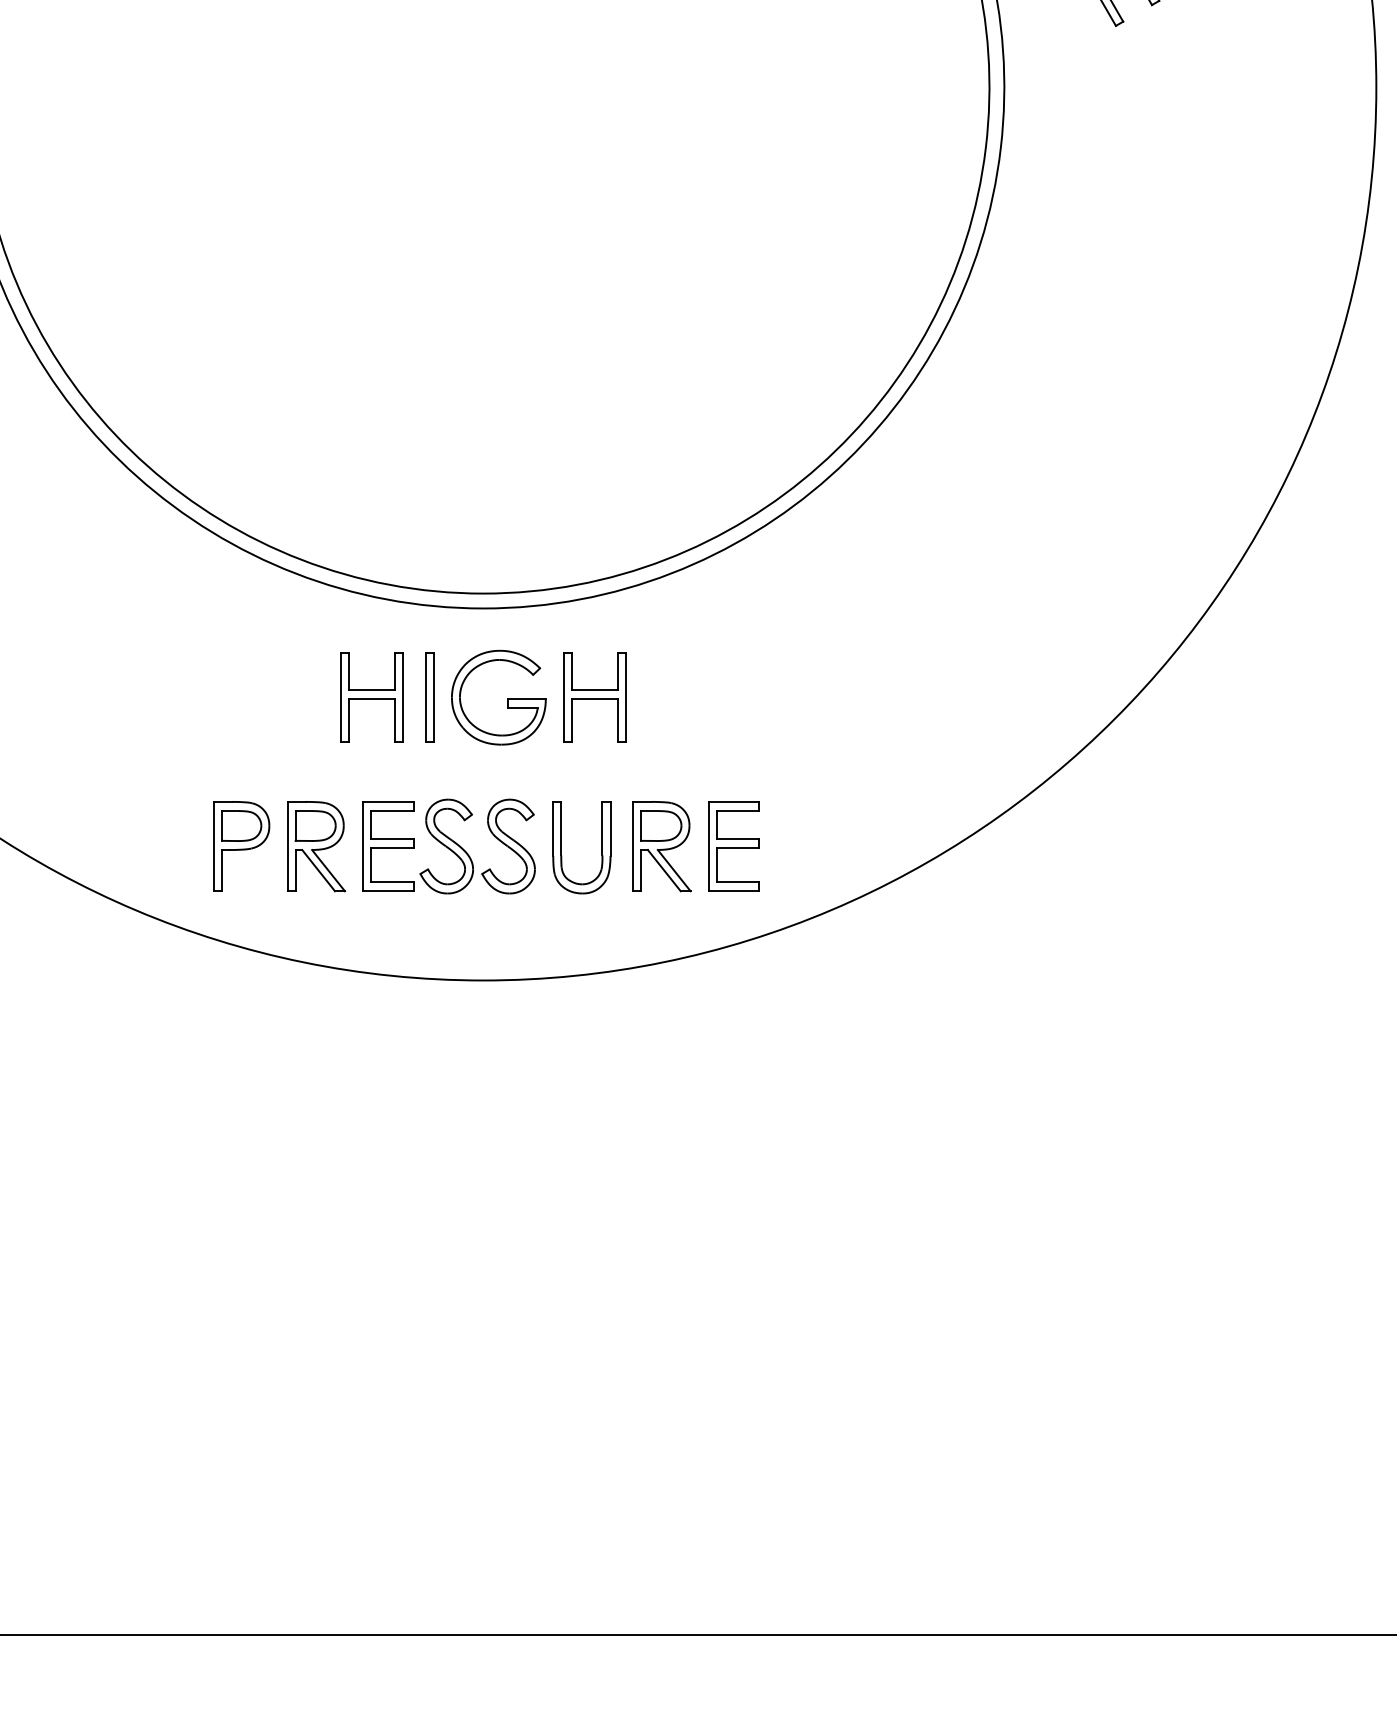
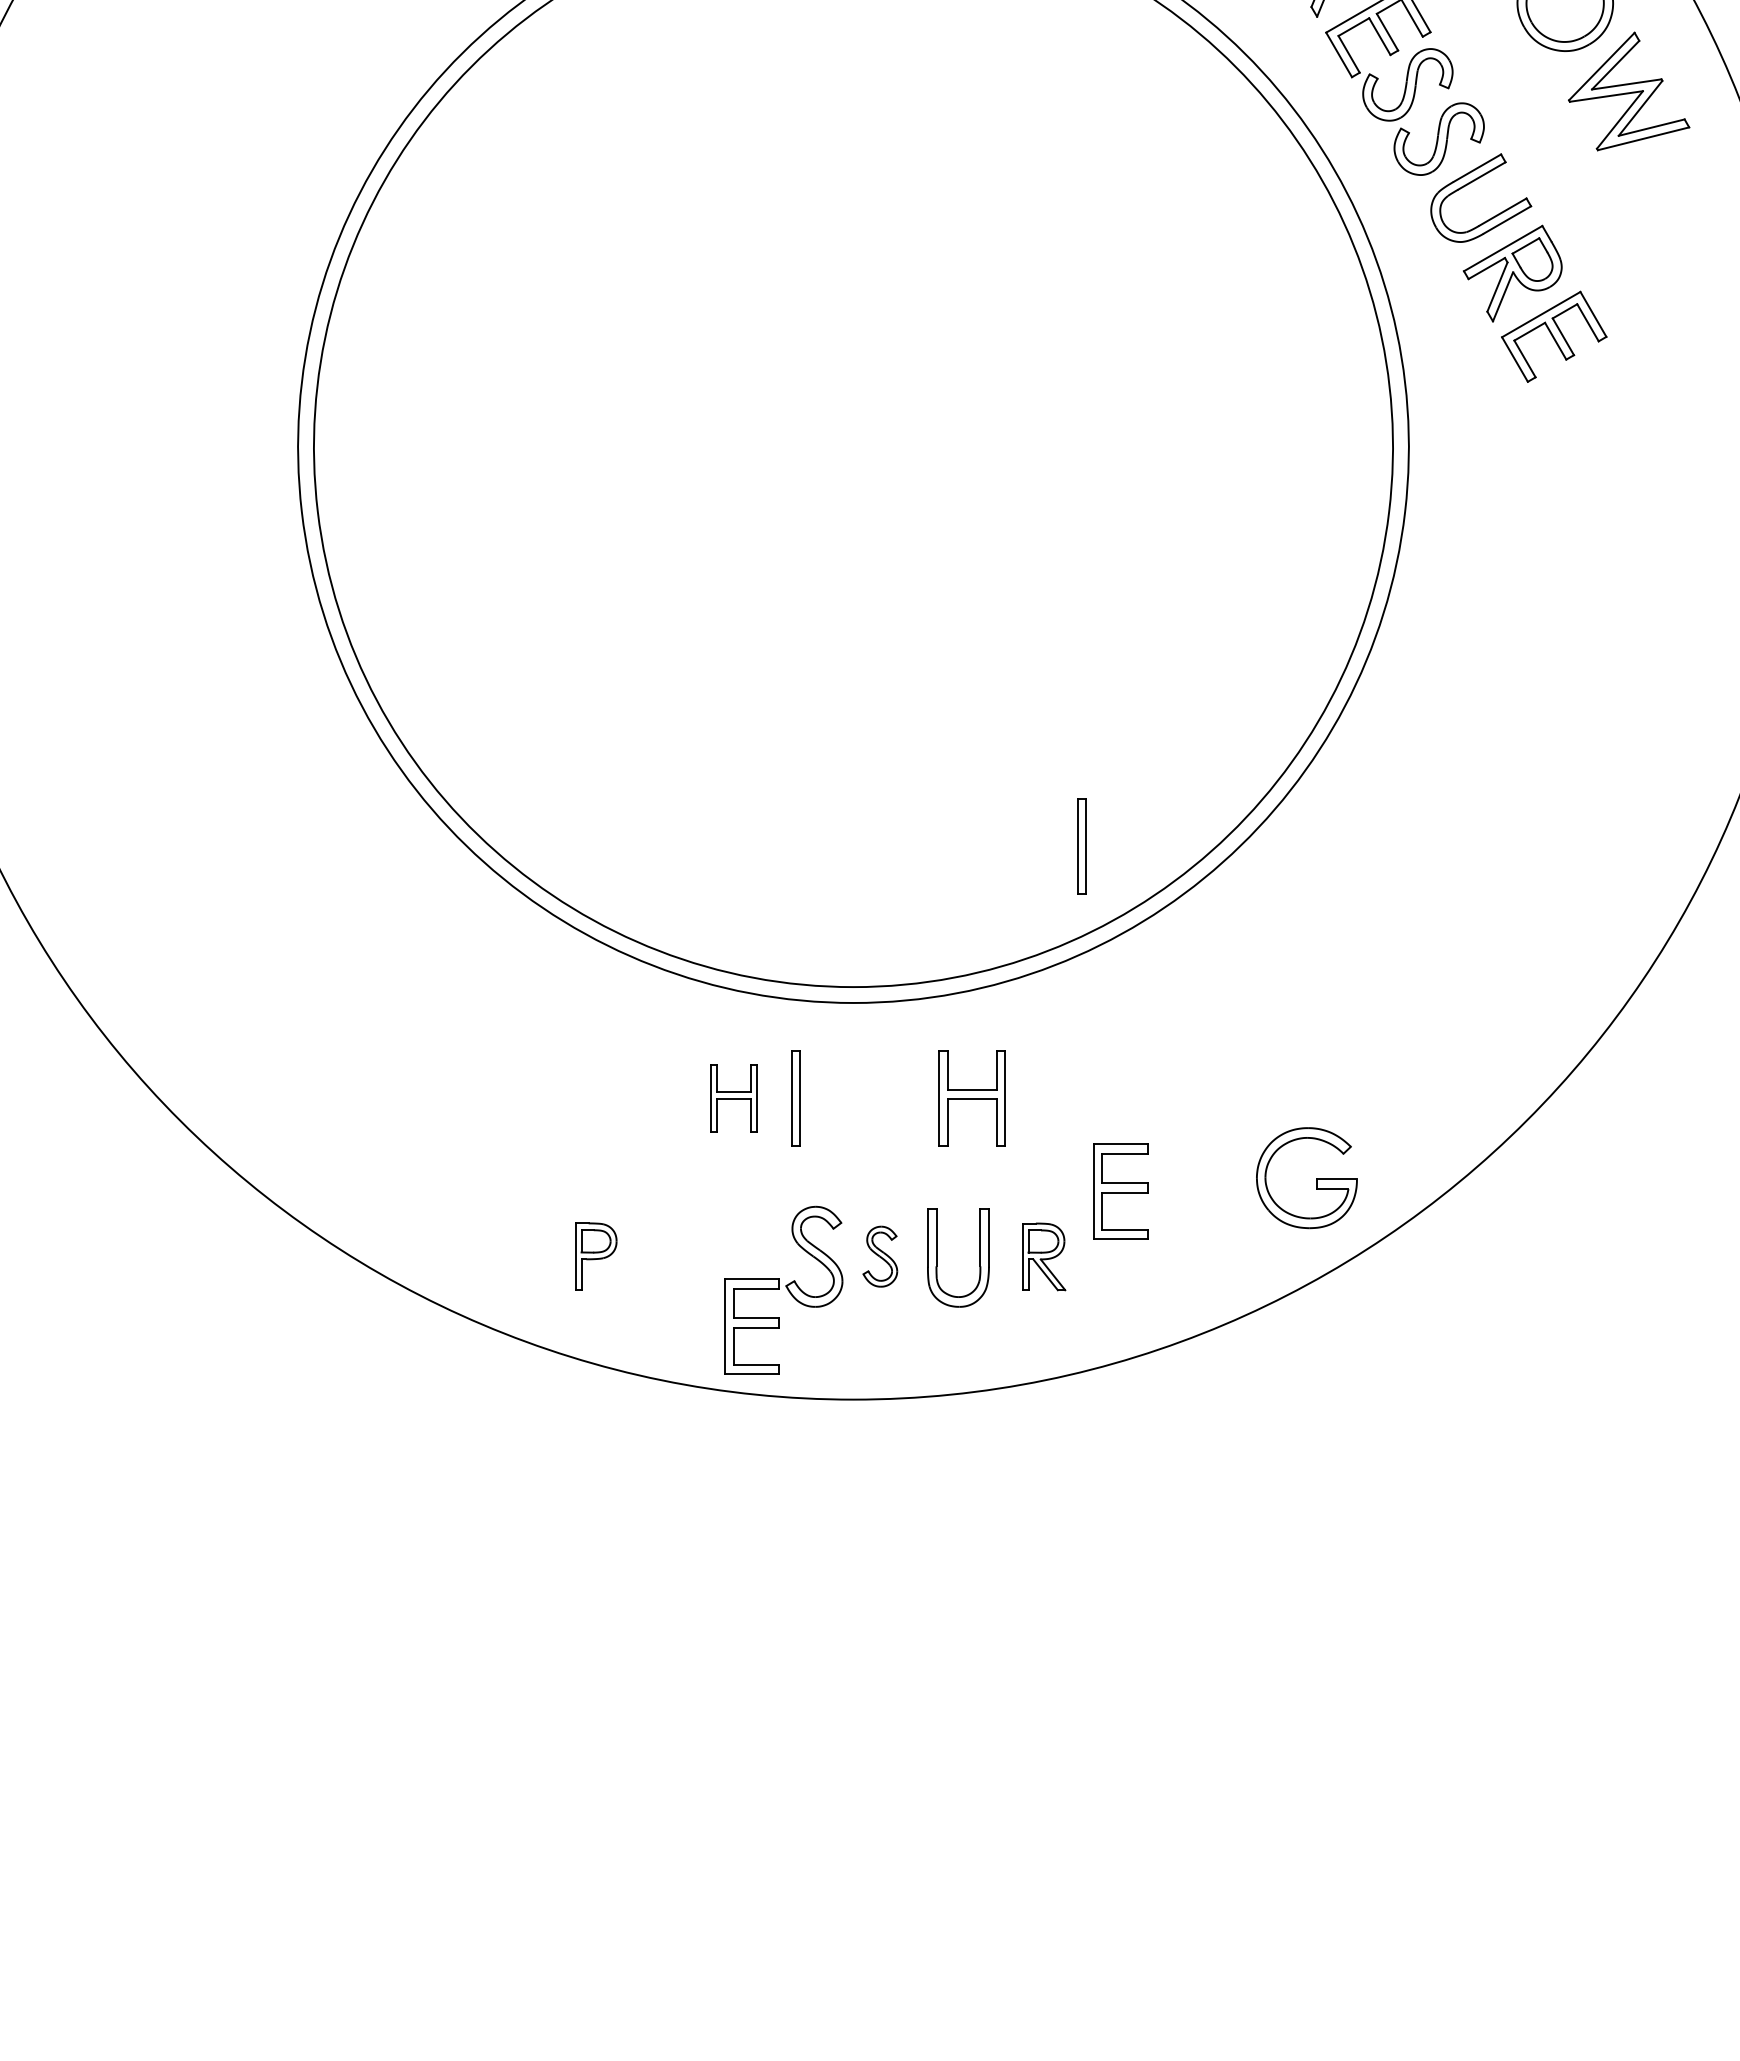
part: (697, 461) -> (1081, 846), added
part: (370, 698) -> (733, 1098), size x0.7
part: (507, 698) -> (1316, 1178), moved
part: (242, 846) -> (596, 1256), size x0.7
part: (316, 846) -> (675, 1256), removed
part: (387, 846) -> (751, 1326), moved
part: (508, 846) -> (880, 1256), size x0.6
part: (661, 846) -> (1043, 1256), size x0.7
part: (733, 846) -> (1120, 1191), moved

